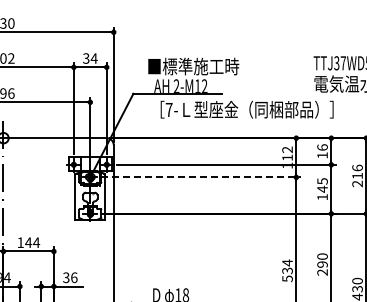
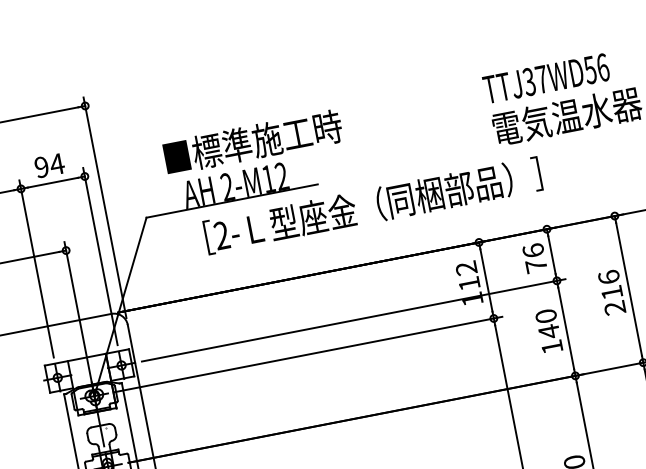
text: (86, 58) -> (42, 167), 34 -> 94
text: (168, 109) -> (220, 235), 7- -> 2-
text: (322, 155) -> (536, 266), 16 -> 76
line: (200, 177) -> (308, 354), dashed -> solid
text: (322, 181) -> (546, 316), 145 -> 140

